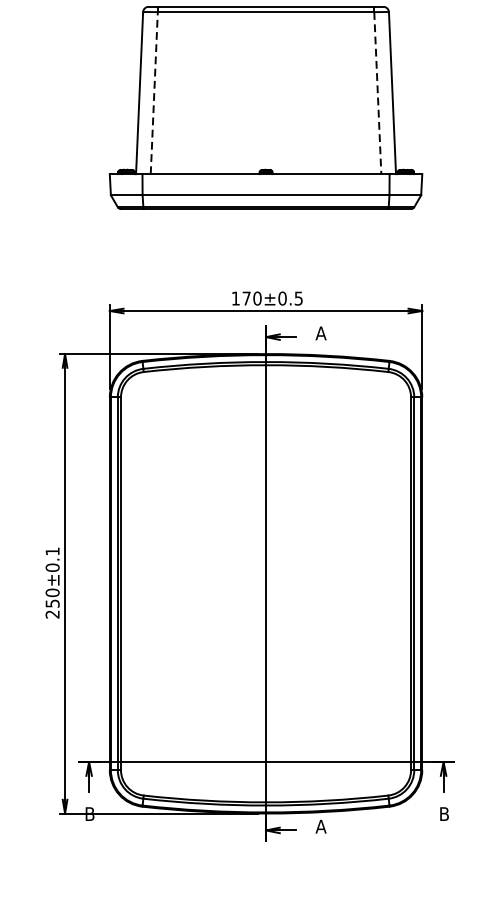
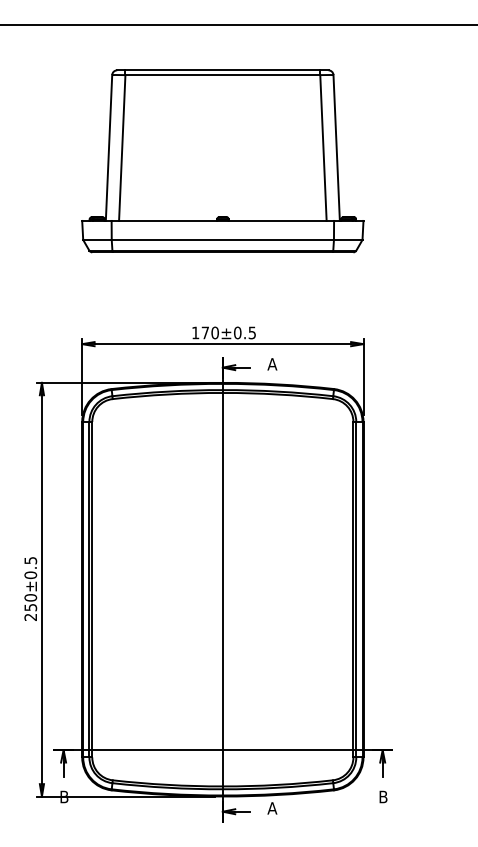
line: (154, 93) -> (122, 148), dashed -> solid
line: (377, 93) -> (323, 148), dashed -> solid
text: (52, 551) -> (30, 560), 250±0.1 -> 250±0.5

